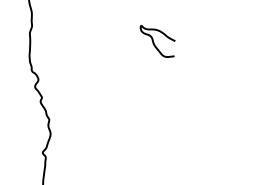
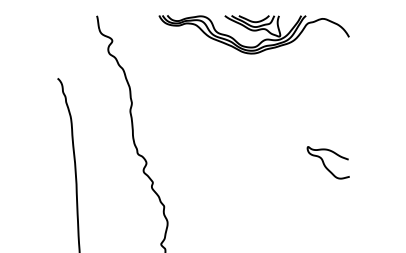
curve: (154, 43) -> (325, 164), moved

